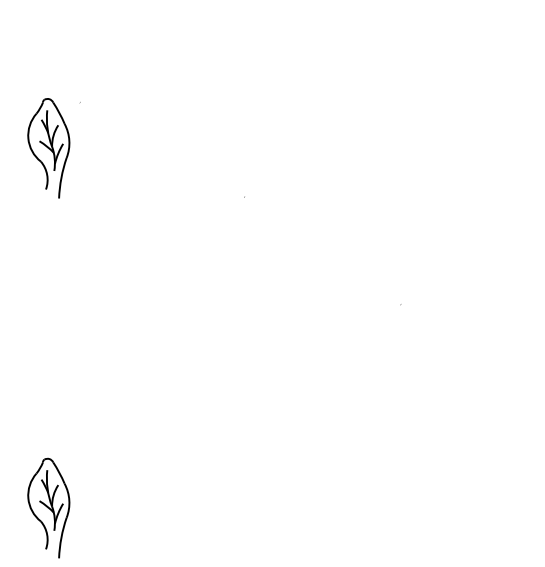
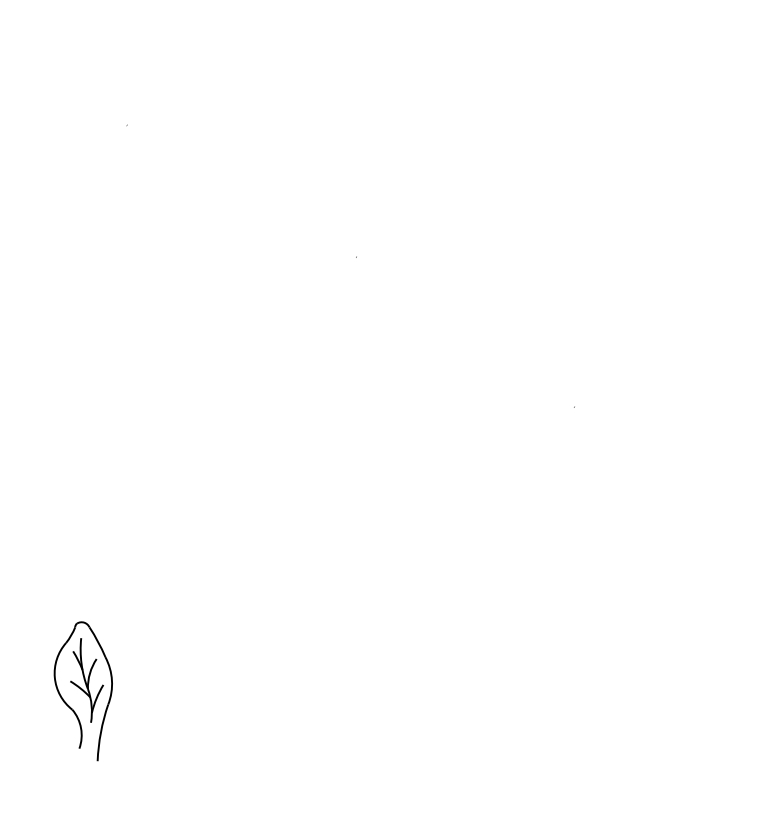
part: (48, 148) -> (82, 189), removed

